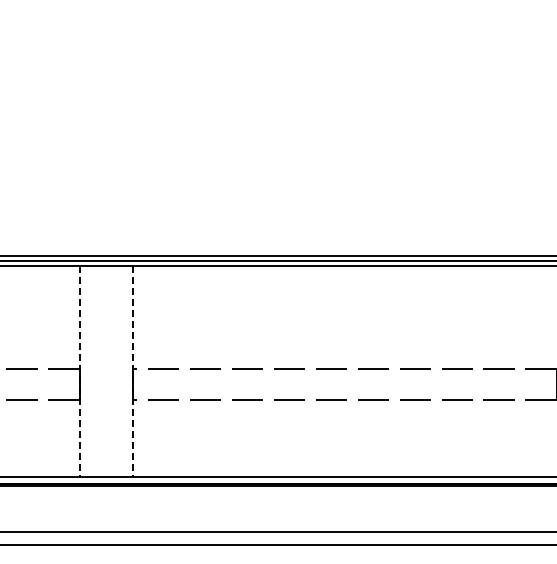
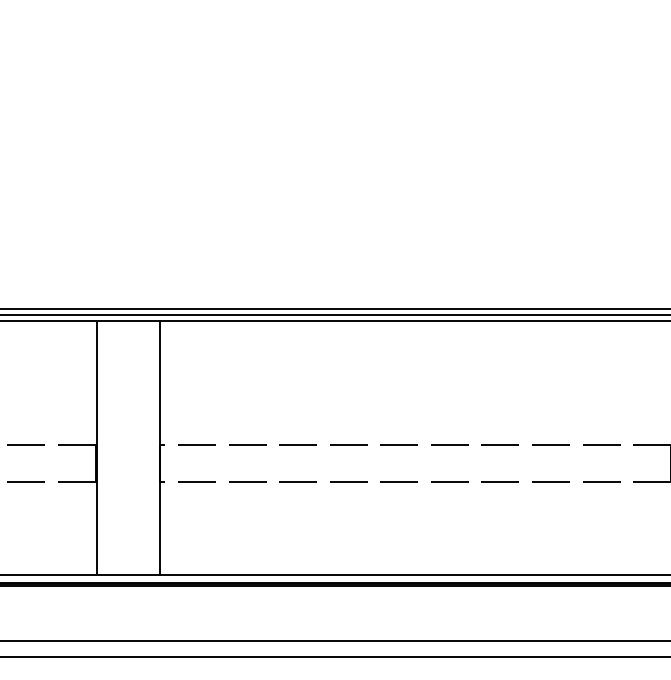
line: (80, 372) -> (96, 449), dashed -> solid
line: (132, 372) -> (159, 449), dashed -> solid

